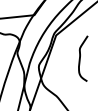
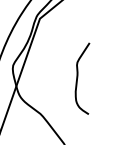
curve: (80, 58) -> (78, 78), moved

